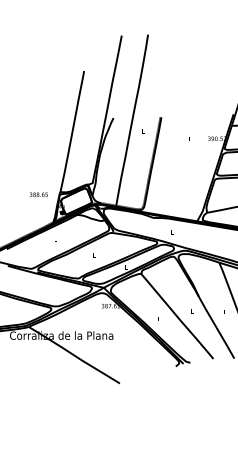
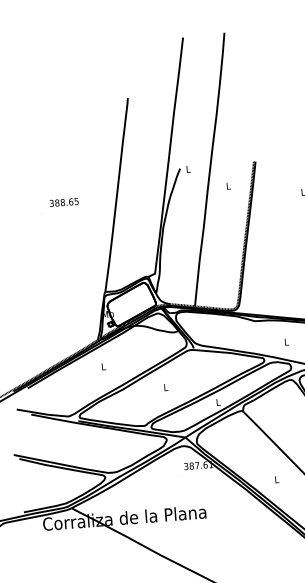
text: (38, 194) -> (63, 202), moved

